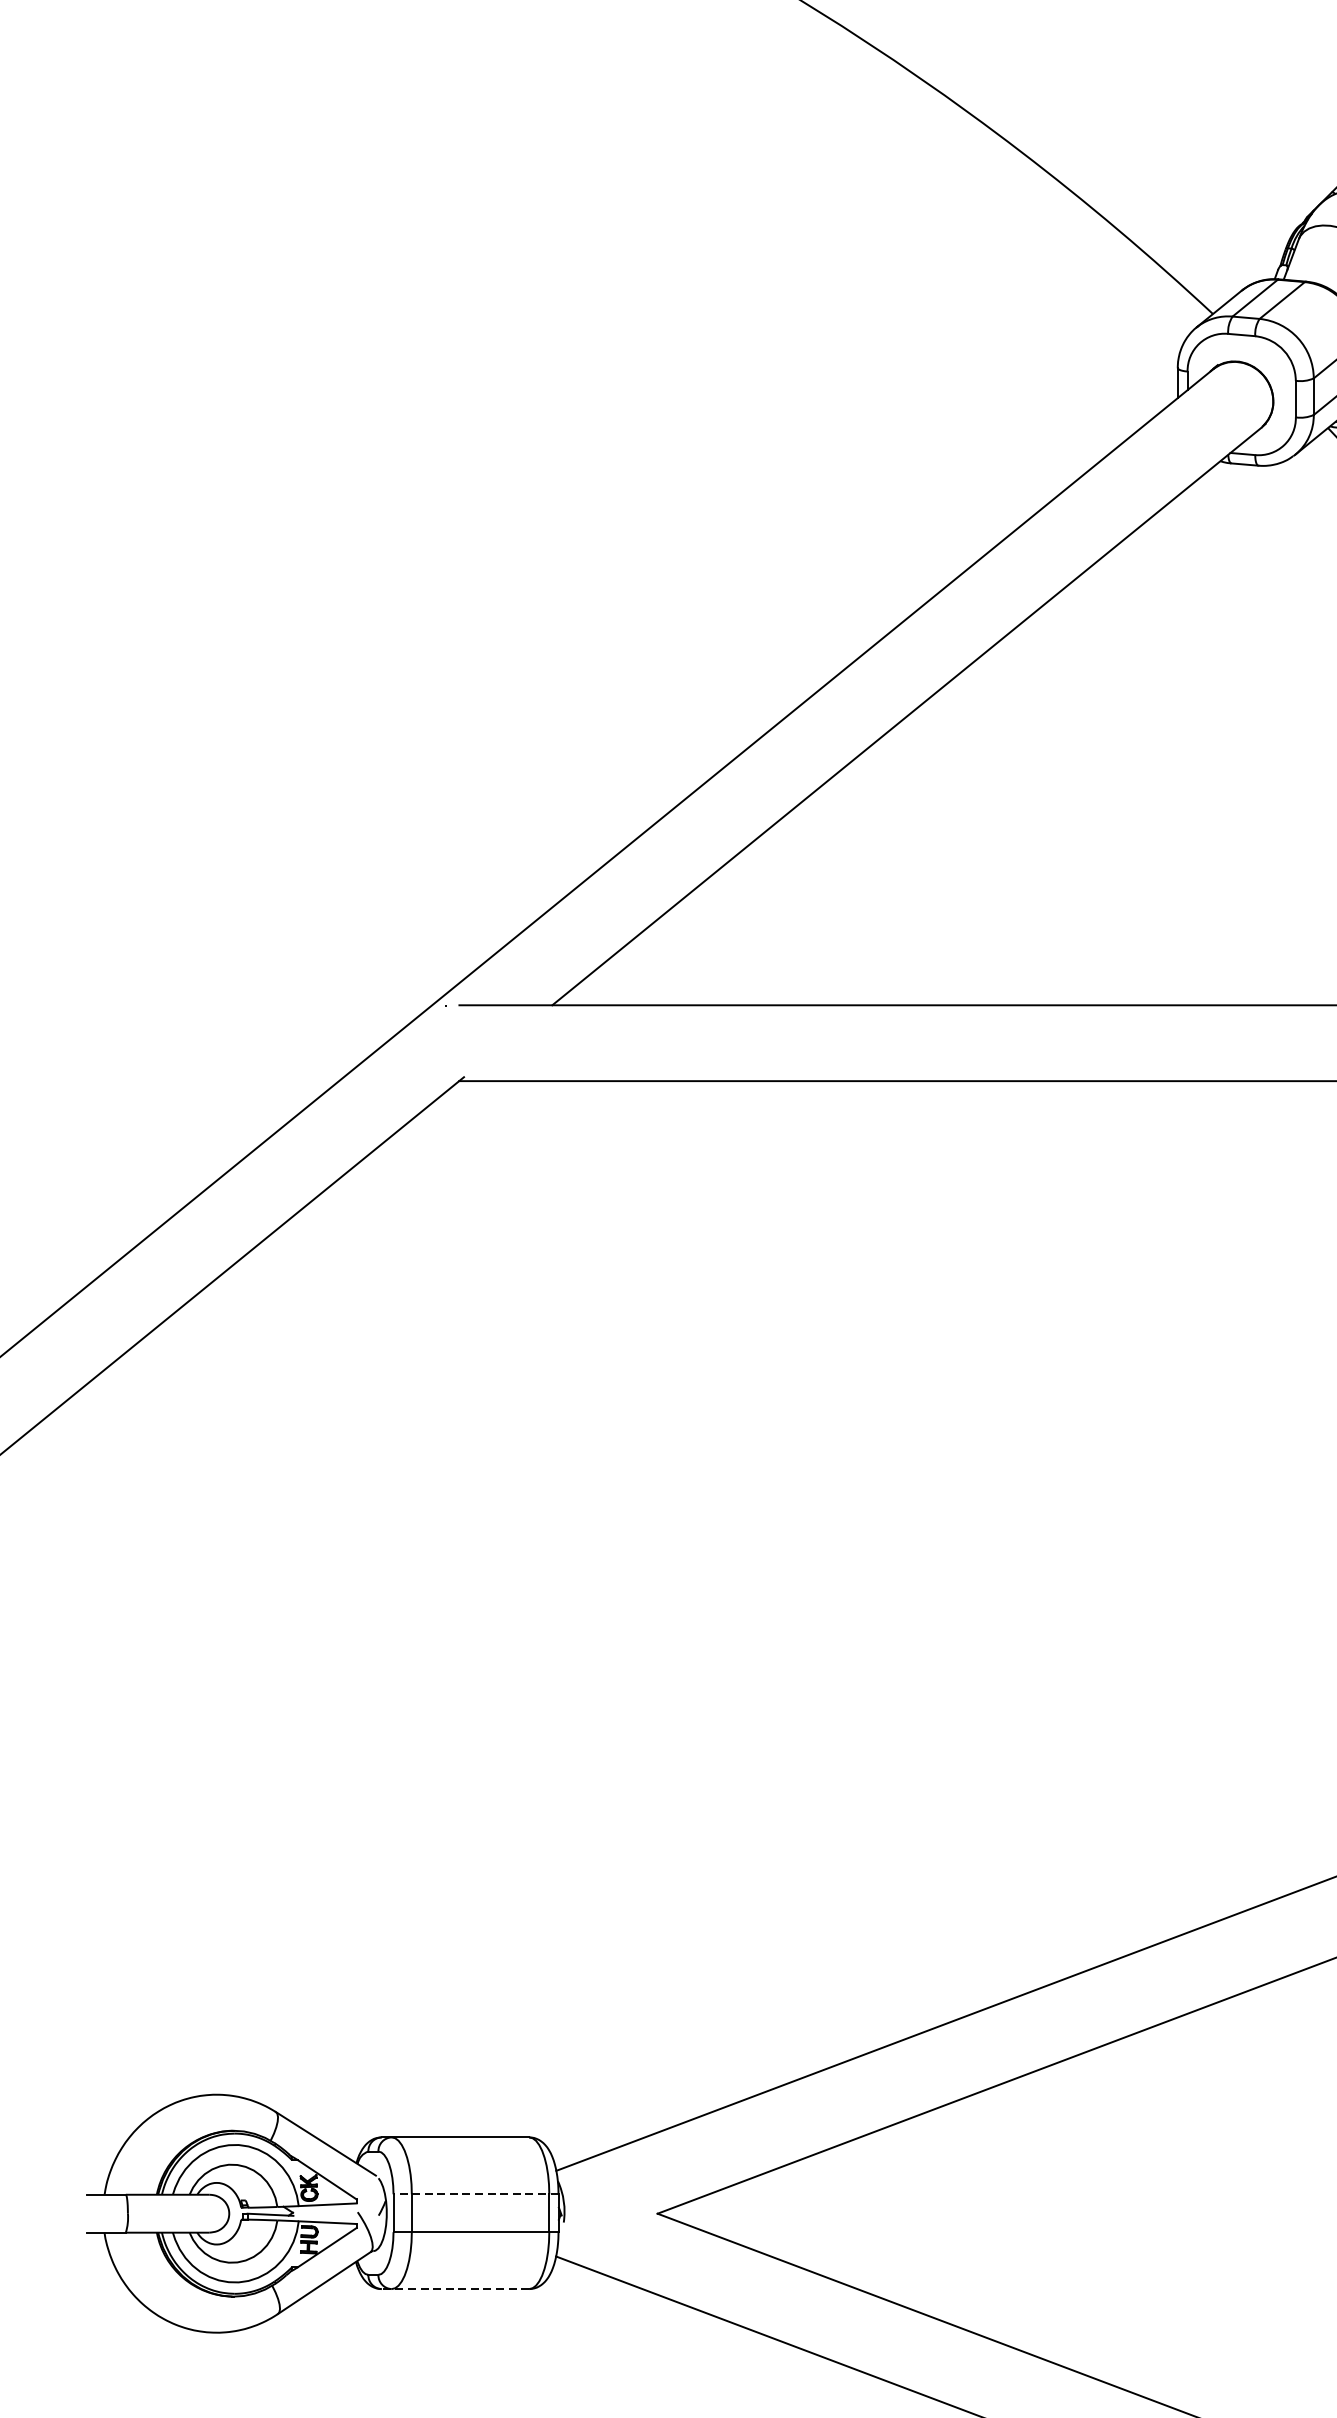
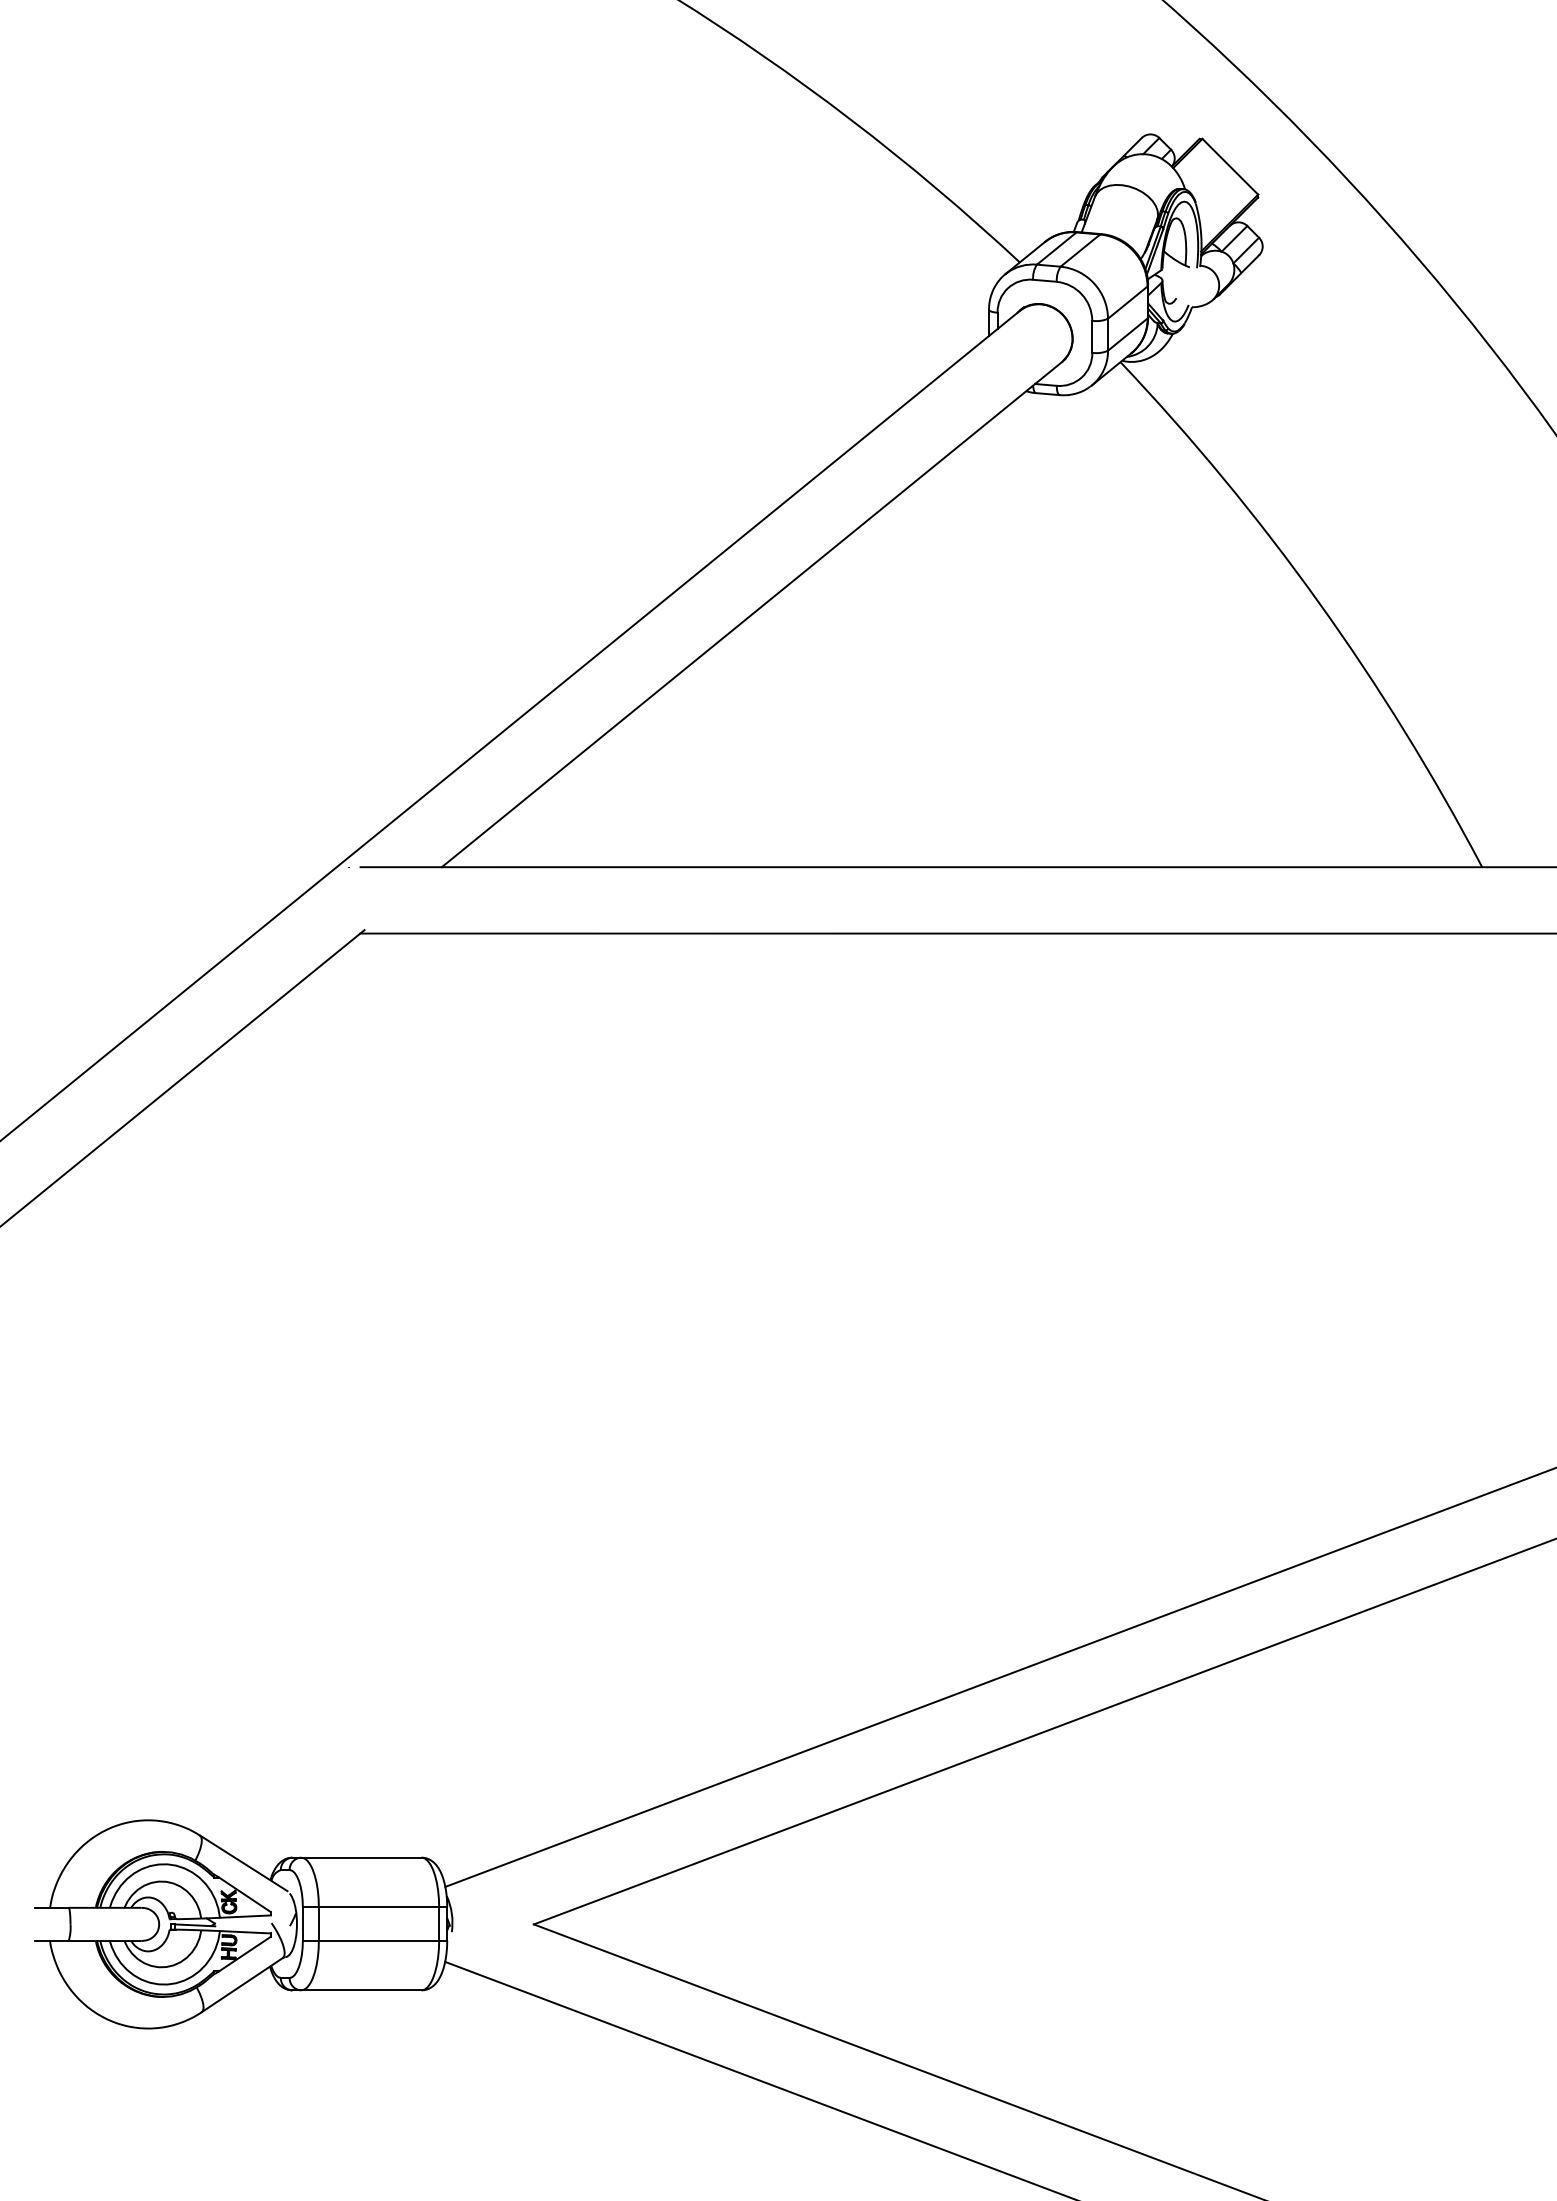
line: (475, 2194) -> (374, 1907), dashed -> solid
line: (455, 2289) -> (357, 1990), dashed -> solid

